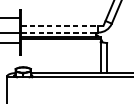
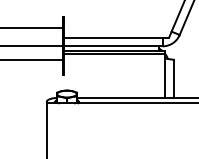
line: (62, 25) -> (117, 37), dashed -> solid
line: (58, 32) -> (111, 46), dashed -> solid

